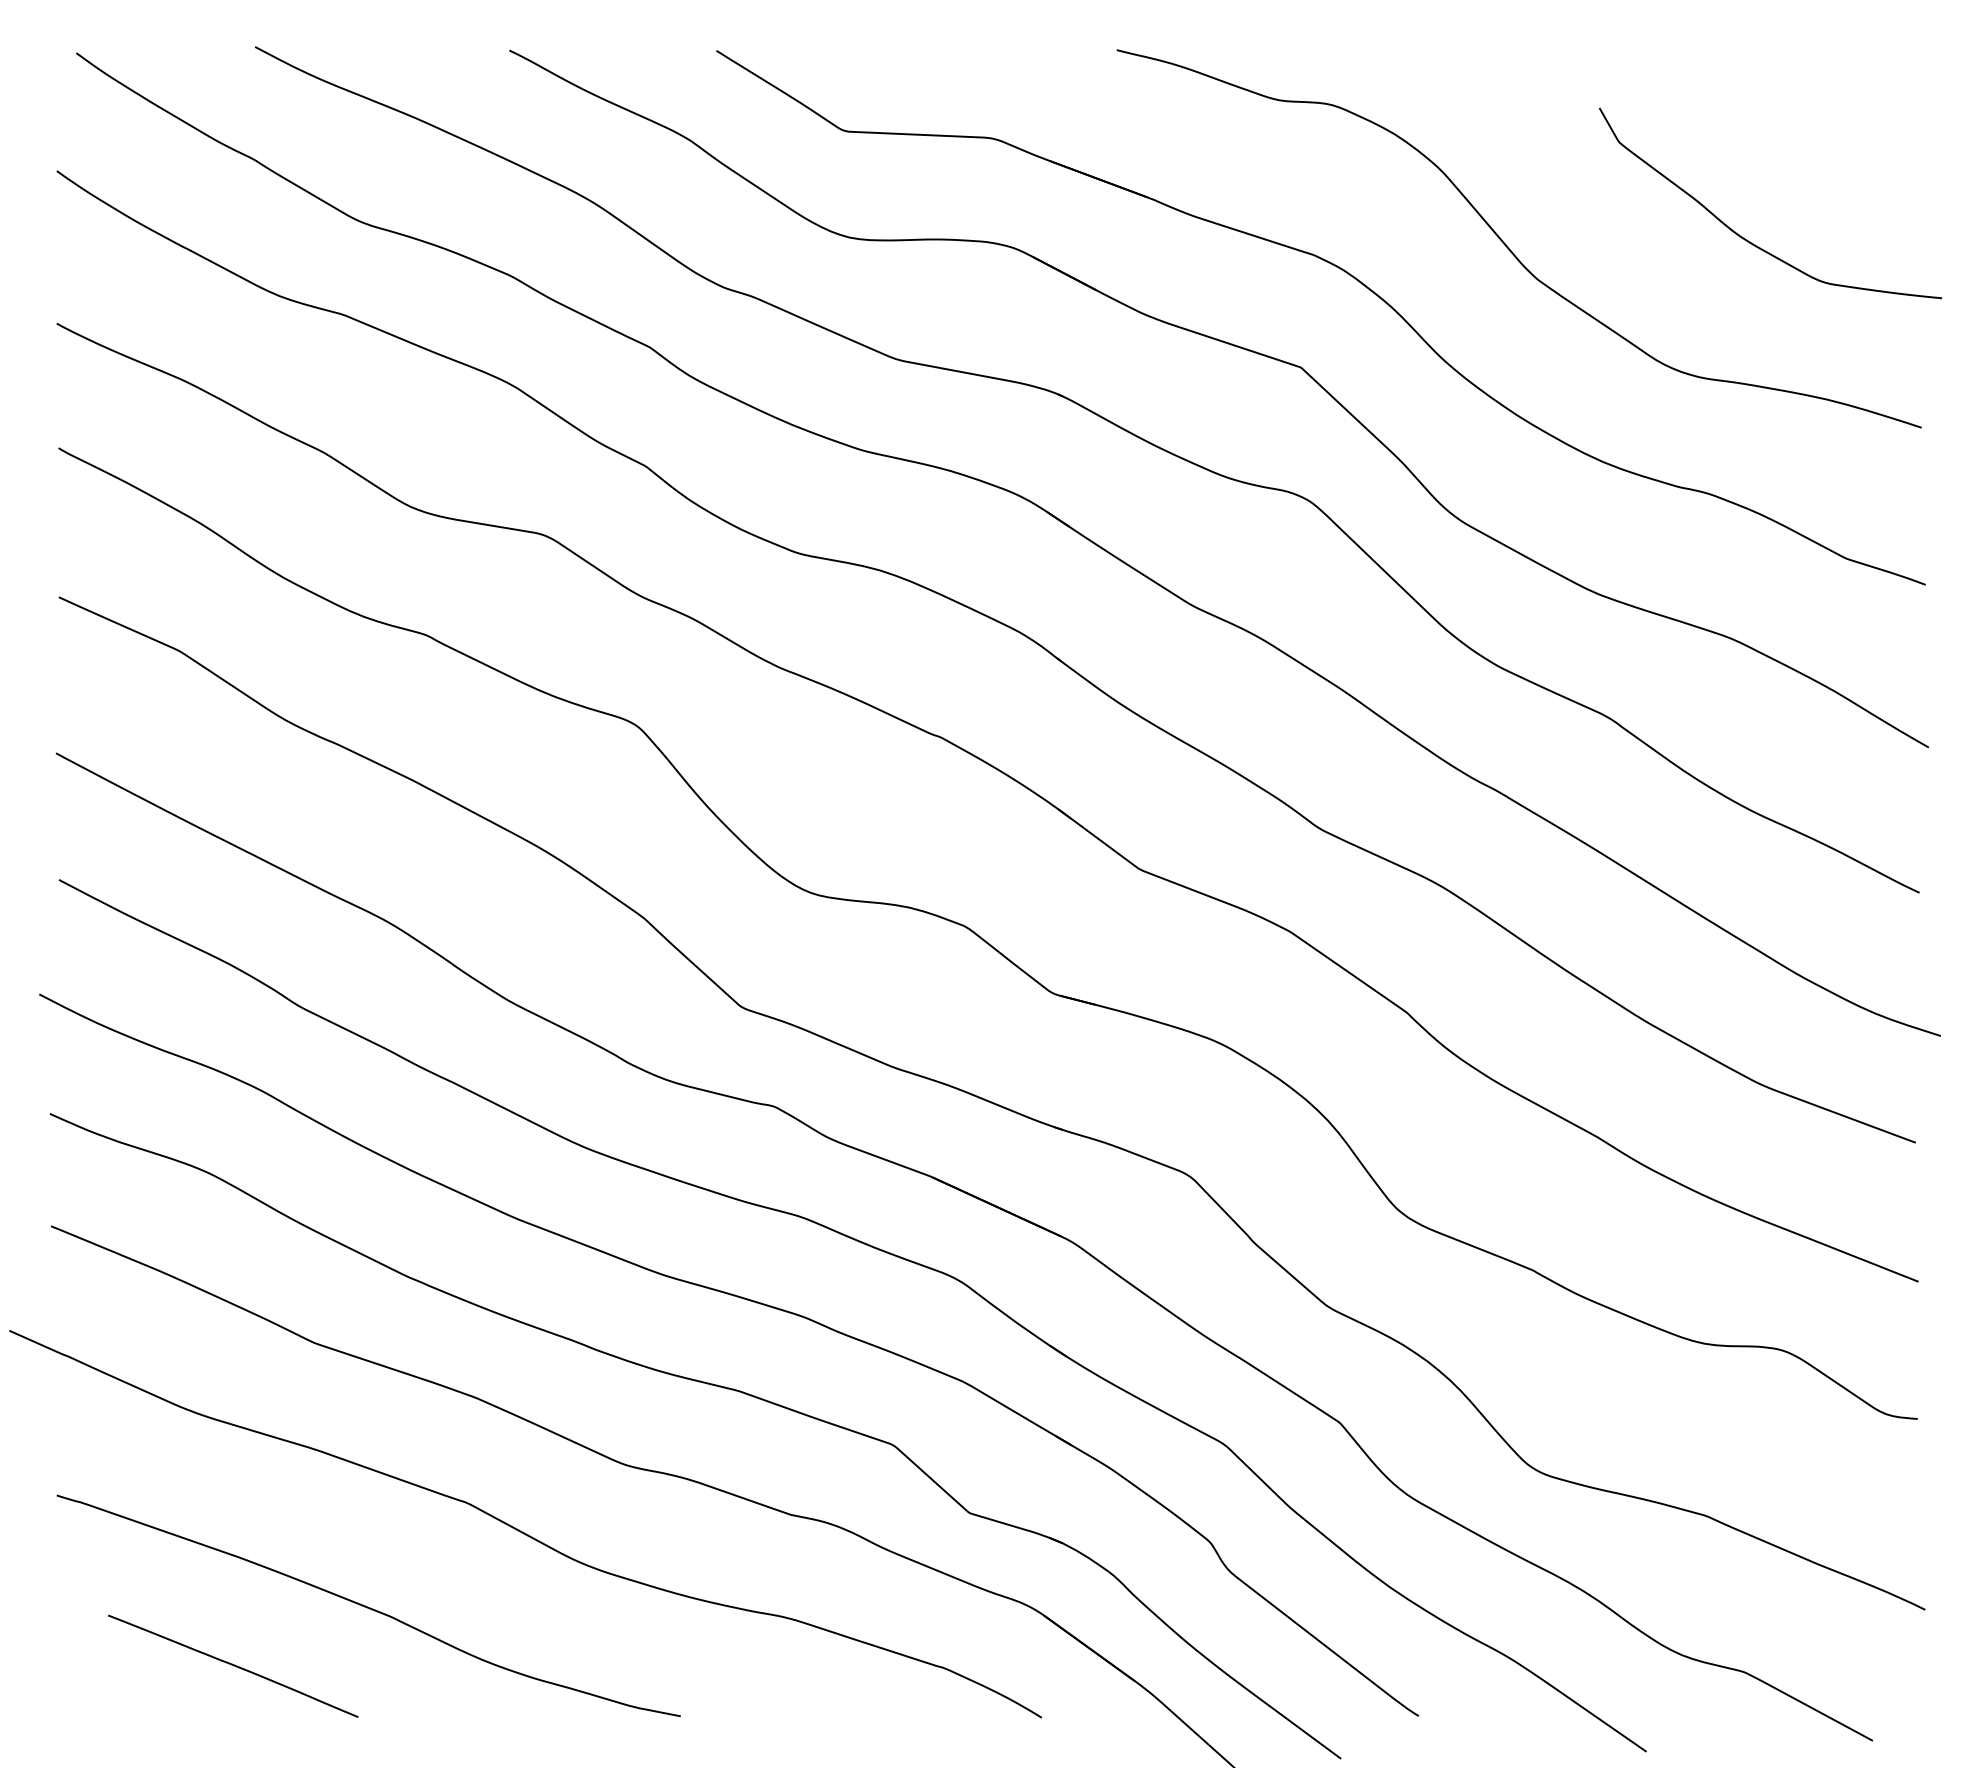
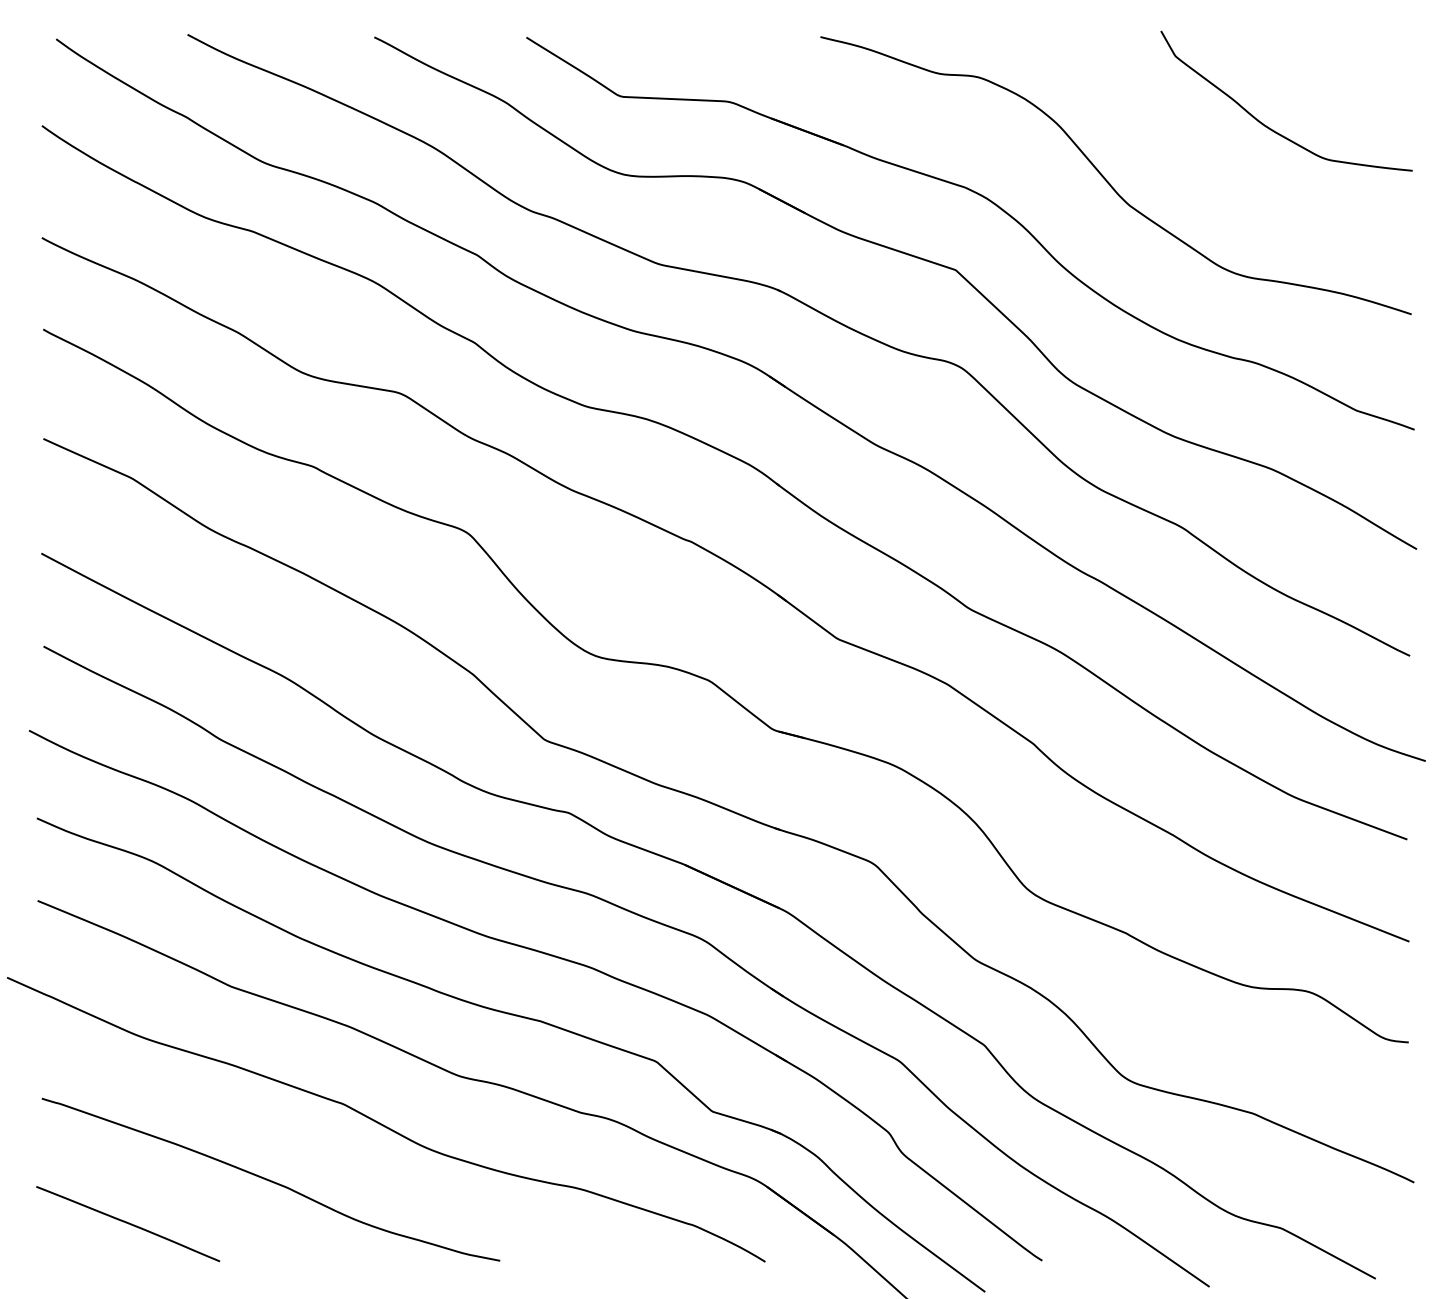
curve: (1750, 241) -> (1271, 129), moved
curve: (233, 1665) -> (128, 1223), moved

